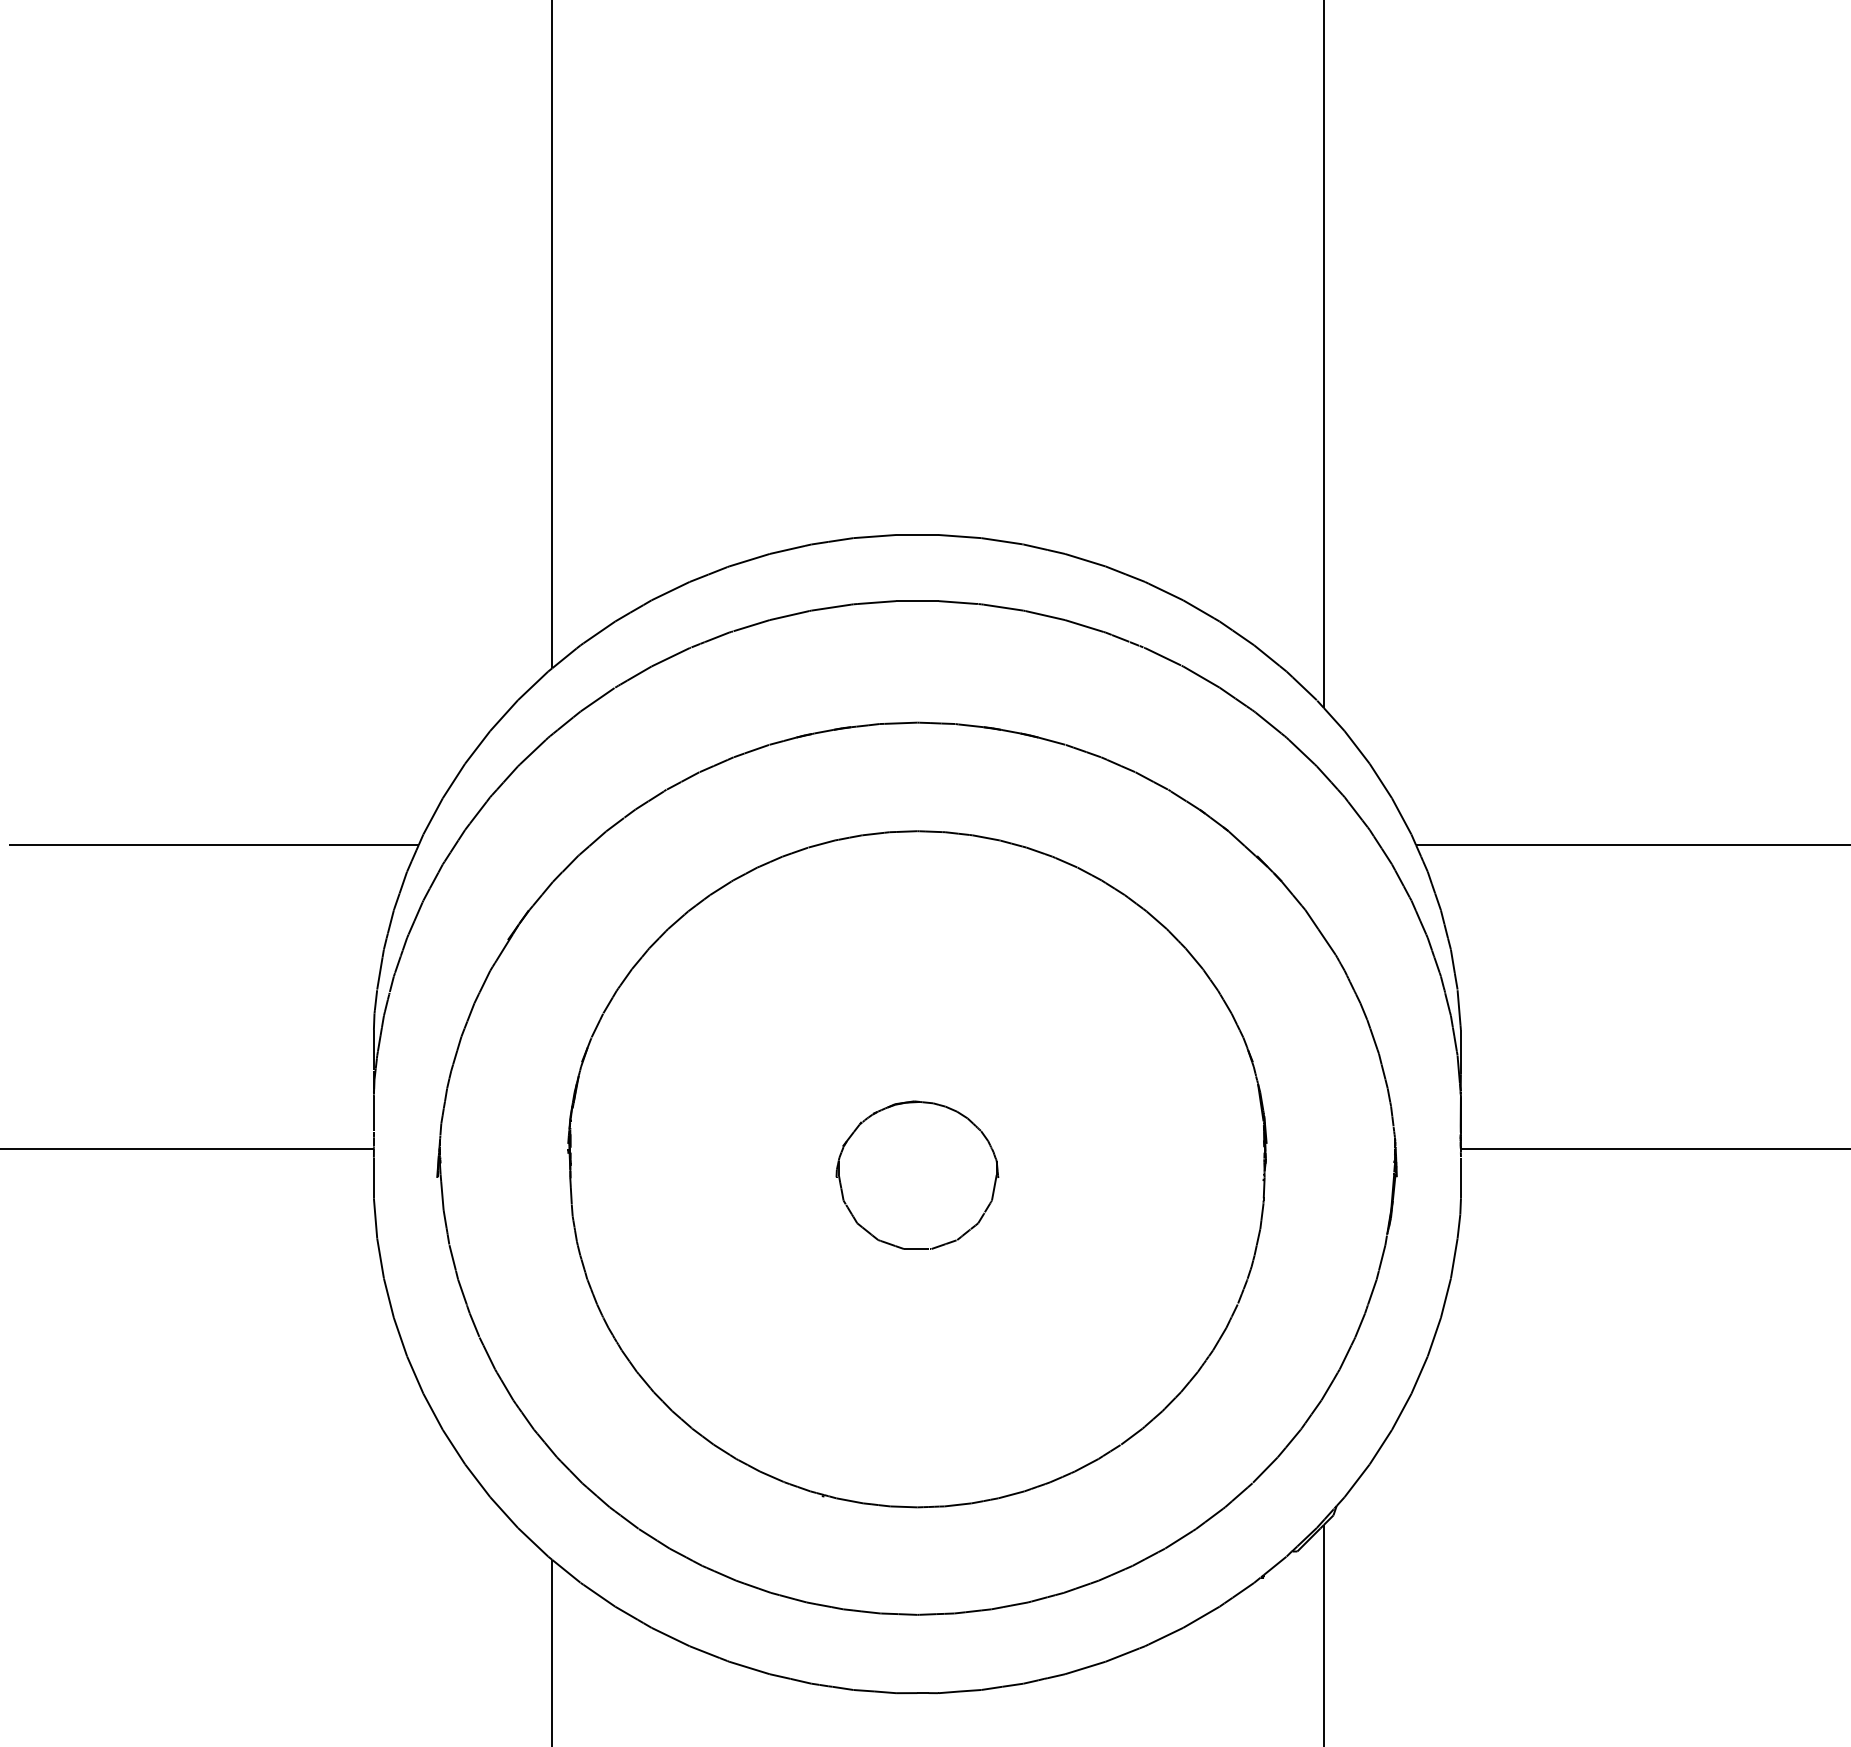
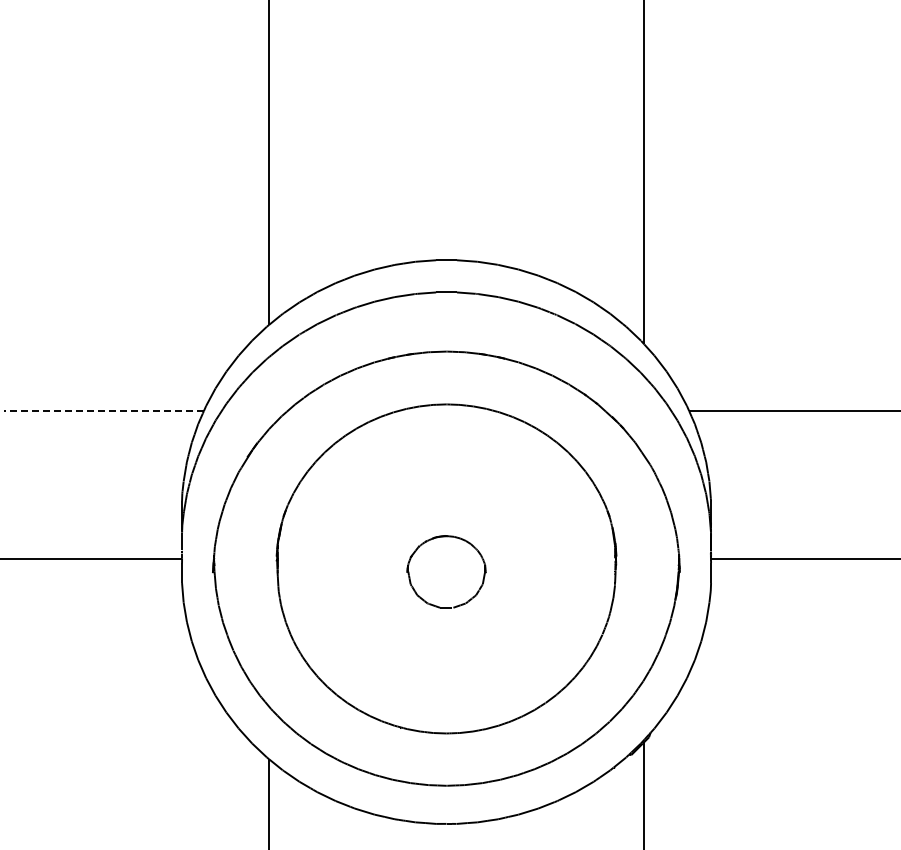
line: (214, 845) -> (104, 411), solid -> dashed

